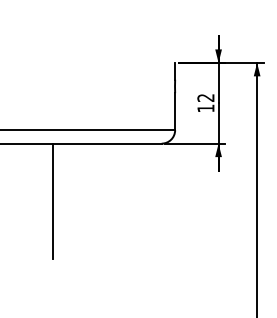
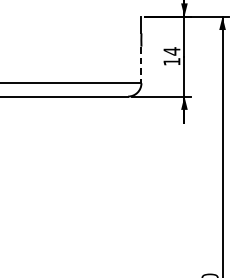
text: (205, 97) -> (171, 50), 12 -> 14
line: (175, 111) -> (141, 64), solid -> dashed
line: (53, 201) -> (21, 153), removed

